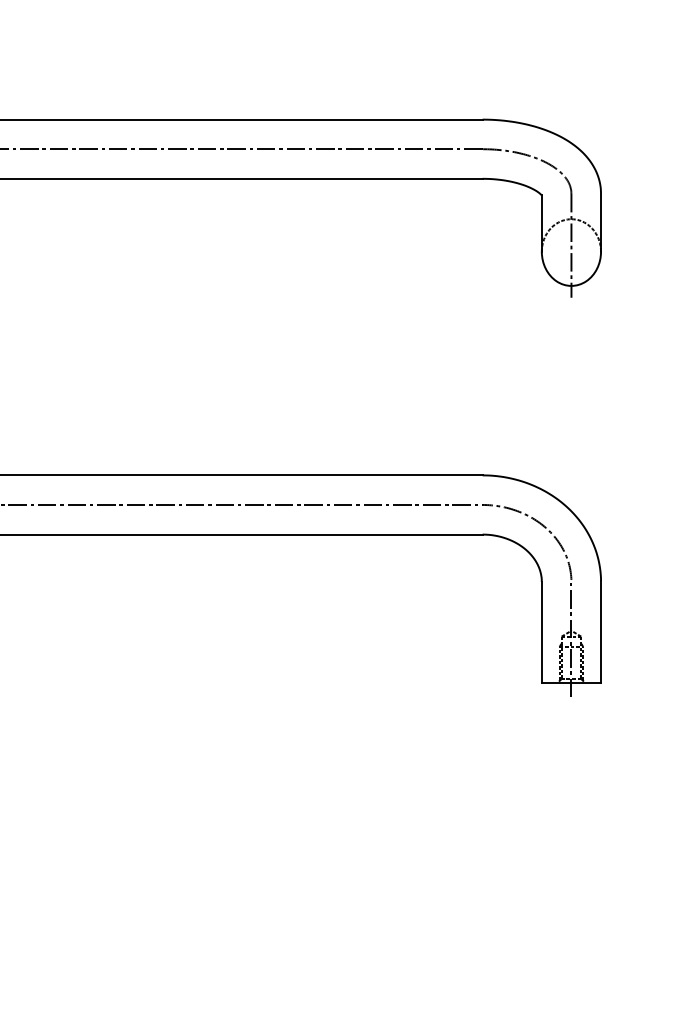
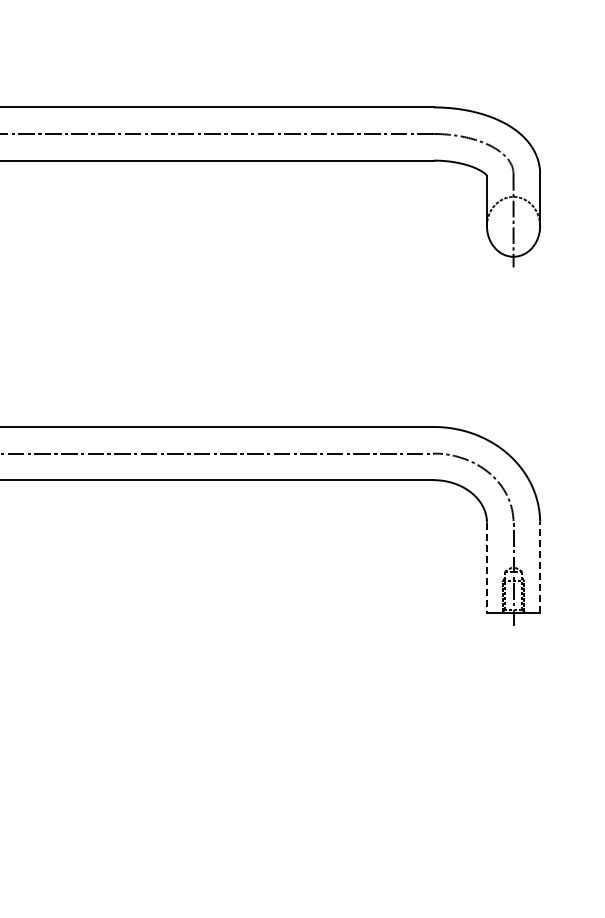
line: (601, 631) -> (540, 567), solid -> dashed
line: (541, 632) -> (486, 568), solid -> dashed

